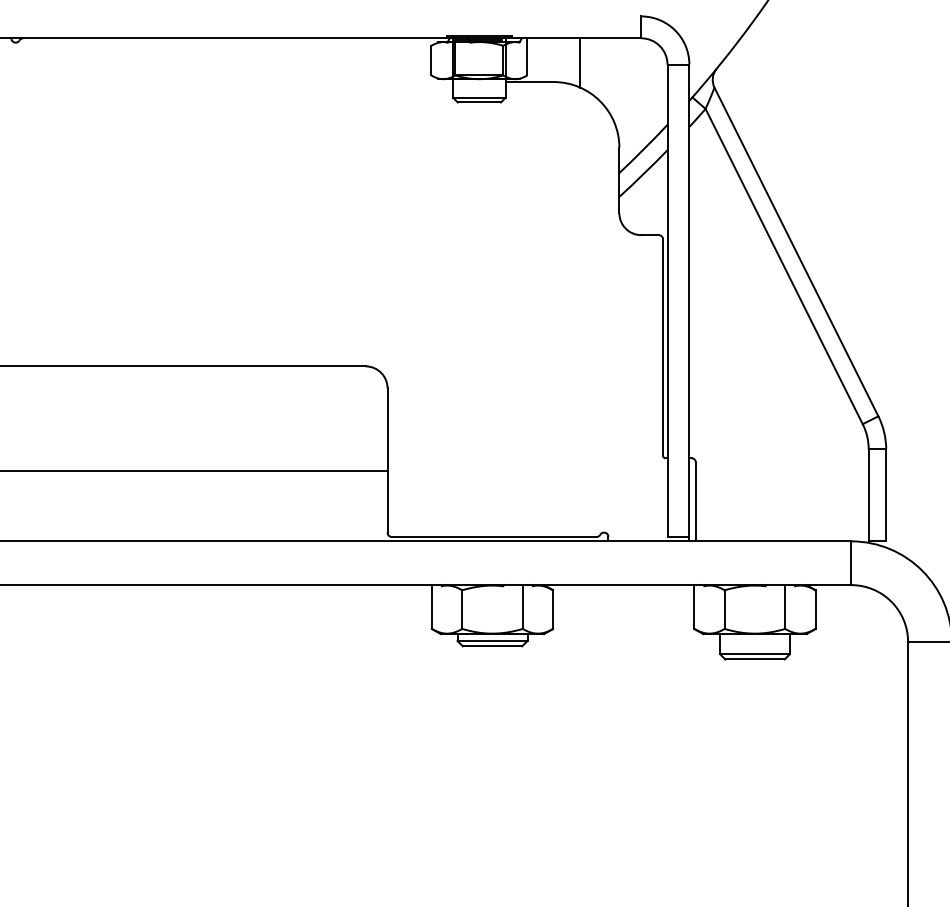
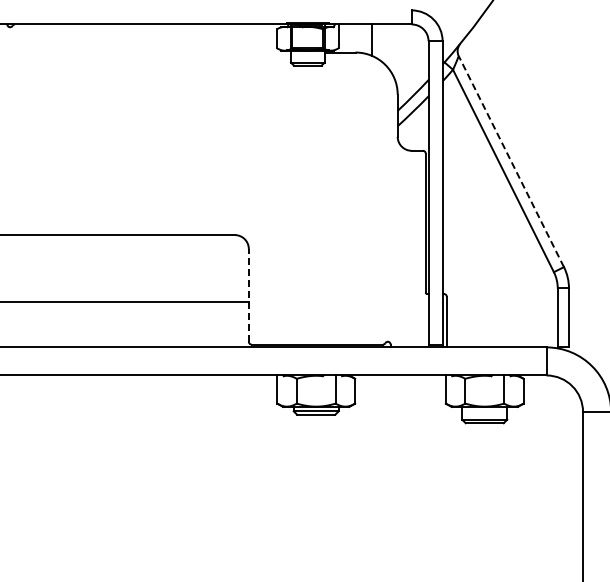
line: (796, 251) -> (511, 161), solid -> dashed
line: (386, 458) -> (248, 294), solid -> dashed

